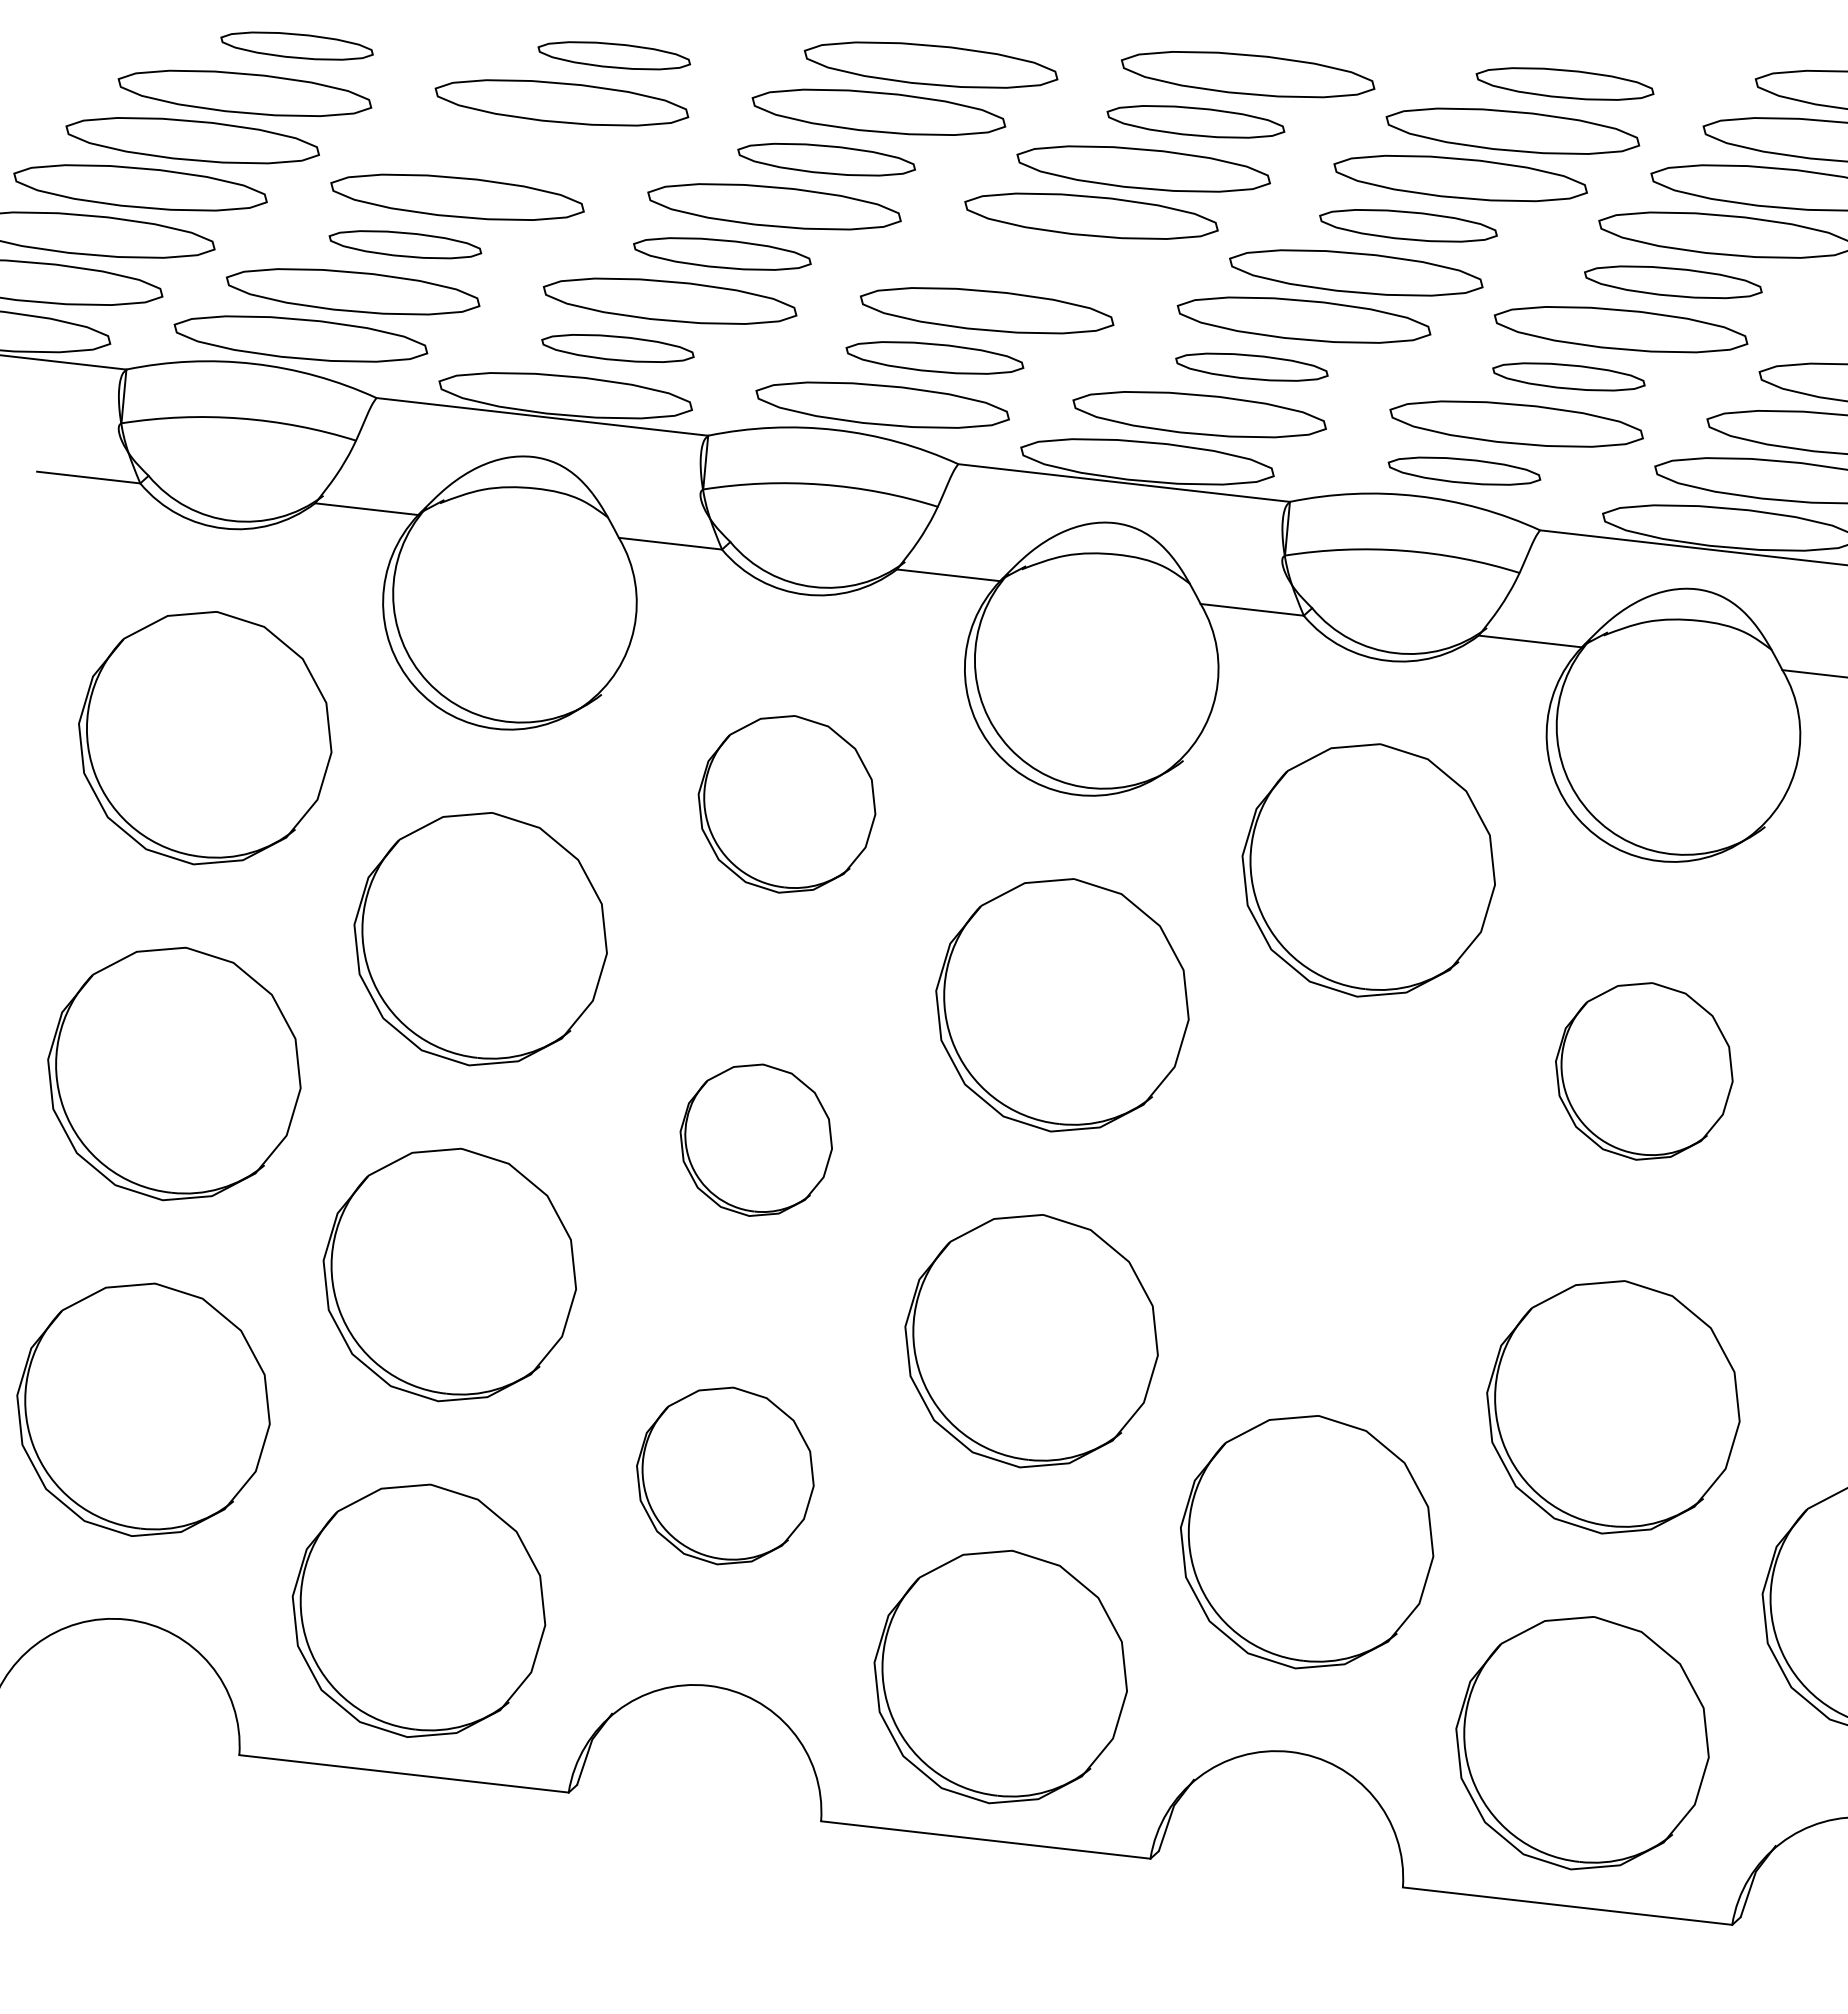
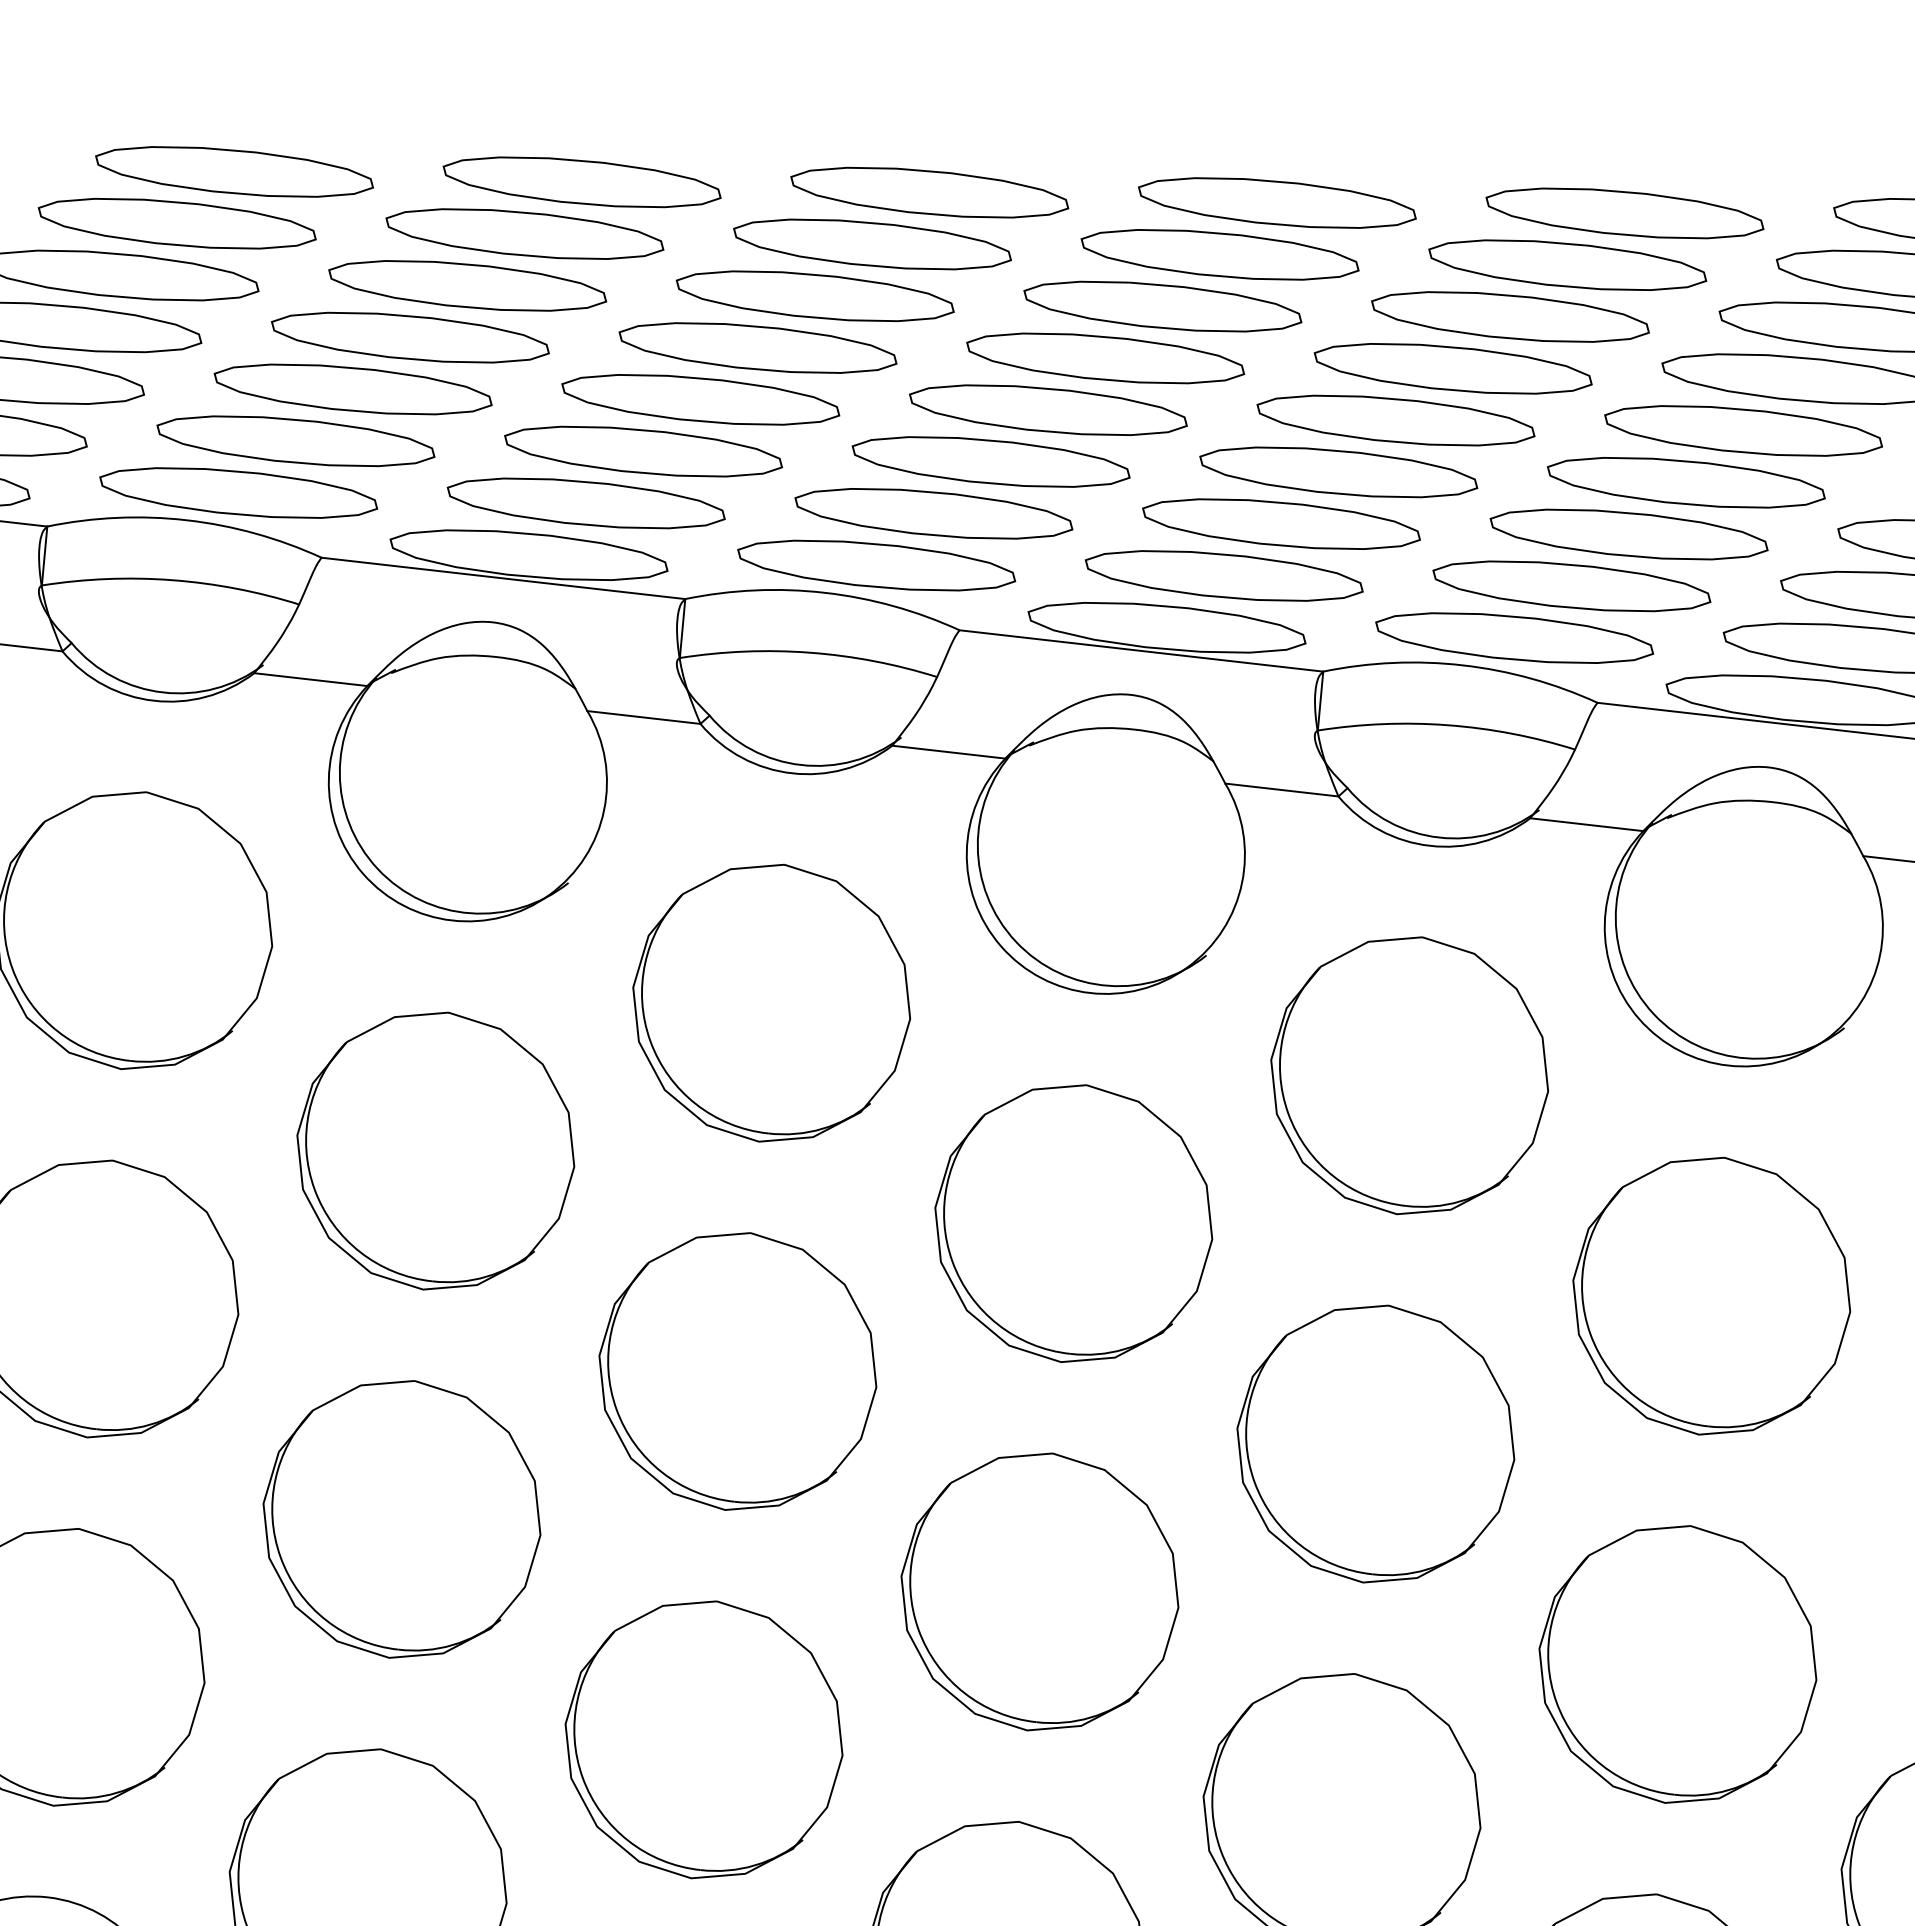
part: (296, 45) -> (233, 171), size x1.67
part: (614, 55) -> (582, 182), size x1.67
part: (1564, 83) -> (1624, 212), size x1.43
part: (1195, 121) -> (1219, 254), size x1.43
part: (509, 149) -> (467, 285), added
part: (826, 159) -> (815, 296), size x1.43
part: (1408, 225) -> (1453, 368), size x1.43
part: (405, 244) -> (353, 389), size x1.67
part: (722, 253) -> (700, 399), size x1.43
part: (1039, 263) -> (1048, 410), added
part: (1673, 281) -> (1743, 429), size x1.43
part: (617, 348) -> (585, 503), size x1.67
part: (934, 357) -> (933, 513), size x1.43
part: (1251, 366) -> (1281, 523), size x1.67
part: (1568, 376) -> (1628, 534), size x1.67
part: (1464, 470) -> (1514, 637), size x1.67
part: (786, 804) -> (771, 1003), size x1.43
part: (1644, 1071) -> (1712, 1296), size x1.43
part: (756, 1140) -> (738, 1371), size x1.67
part: (1337, 1206) -> (1375, 1444), added
part: (725, 1475) -> (704, 1739), size x1.43

